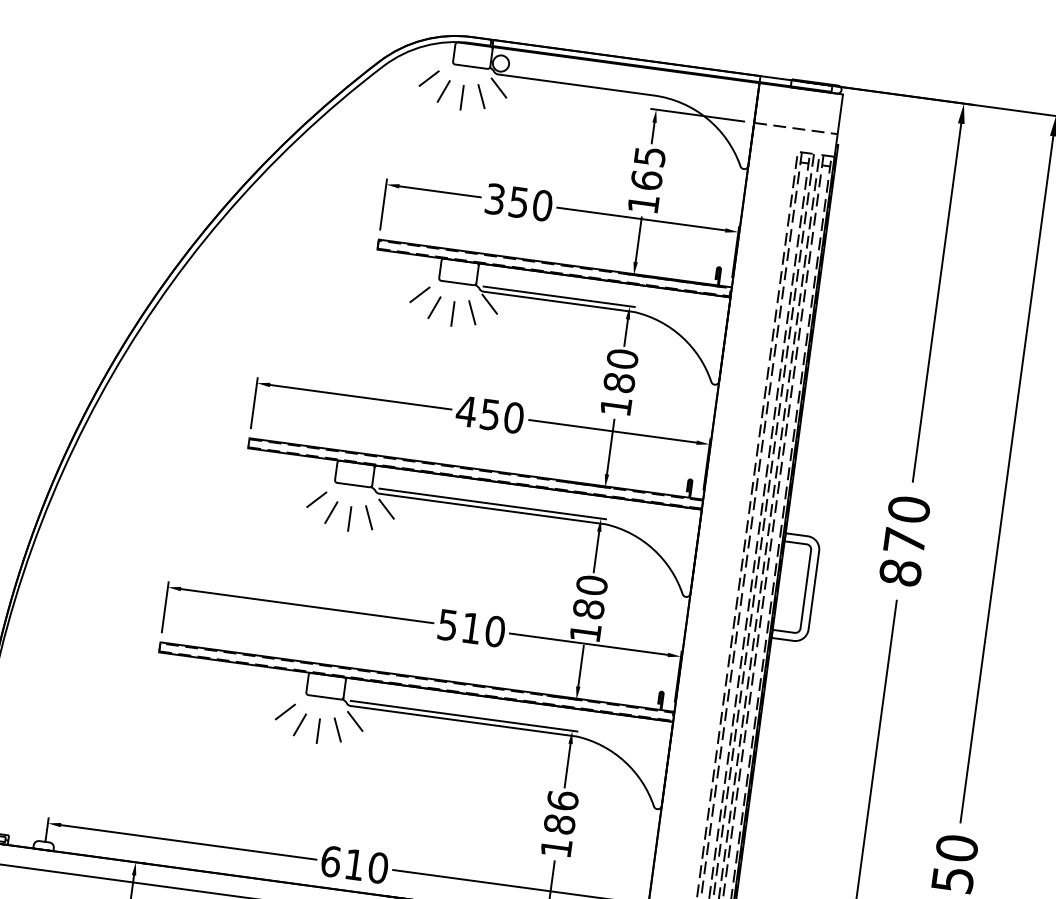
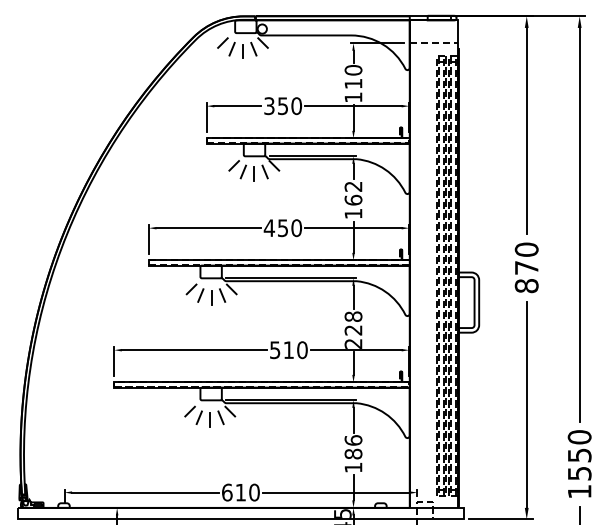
text: (648, 169) -> (353, 77), 165 -> 110
text: (620, 370) -> (353, 193), 180 -> 162
text: (588, 607) -> (353, 329), 180 -> 228

